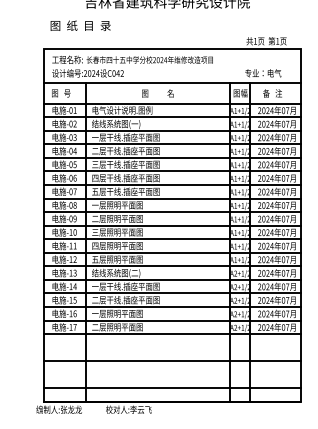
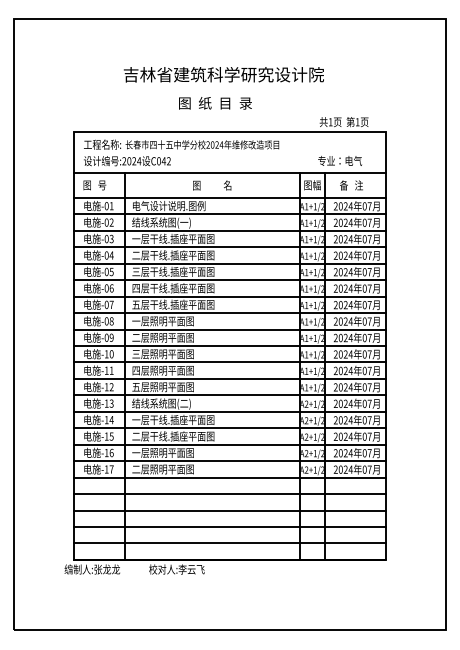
text: (80, 25) -> (215, 103), moved
line: (172, 347) -> (229, 494), added
line: (172, 375) -> (229, 527), added

